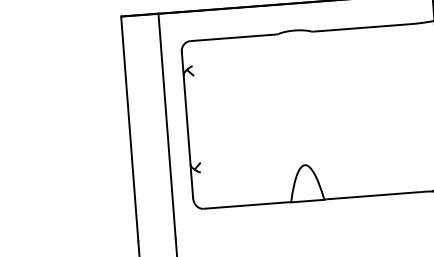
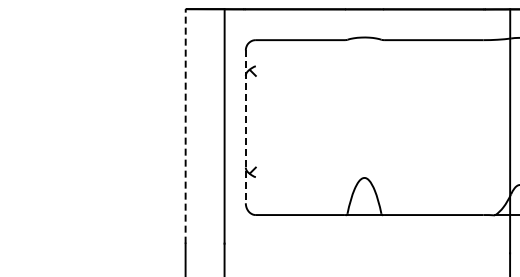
line: (187, 125) -> (245, 127), solid -> dashed
line: (129, 128) -> (185, 125), solid -> dashed

